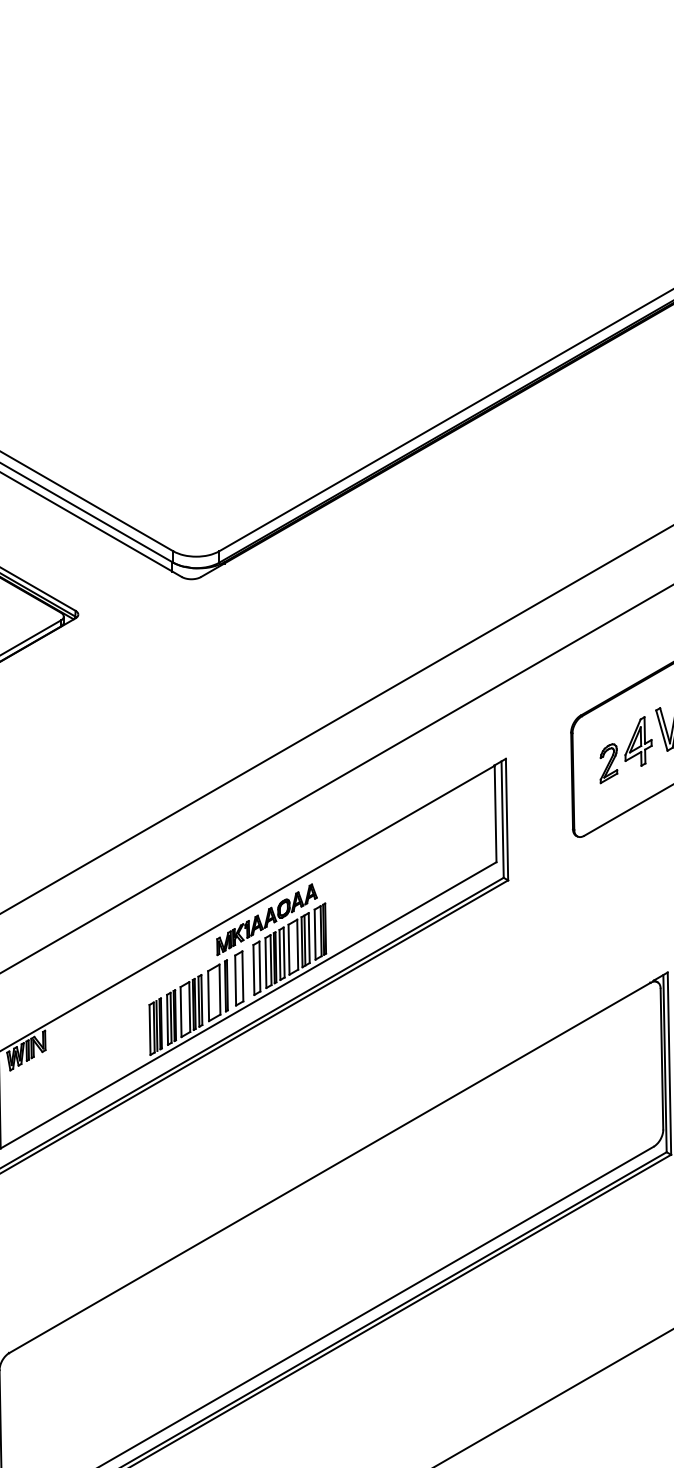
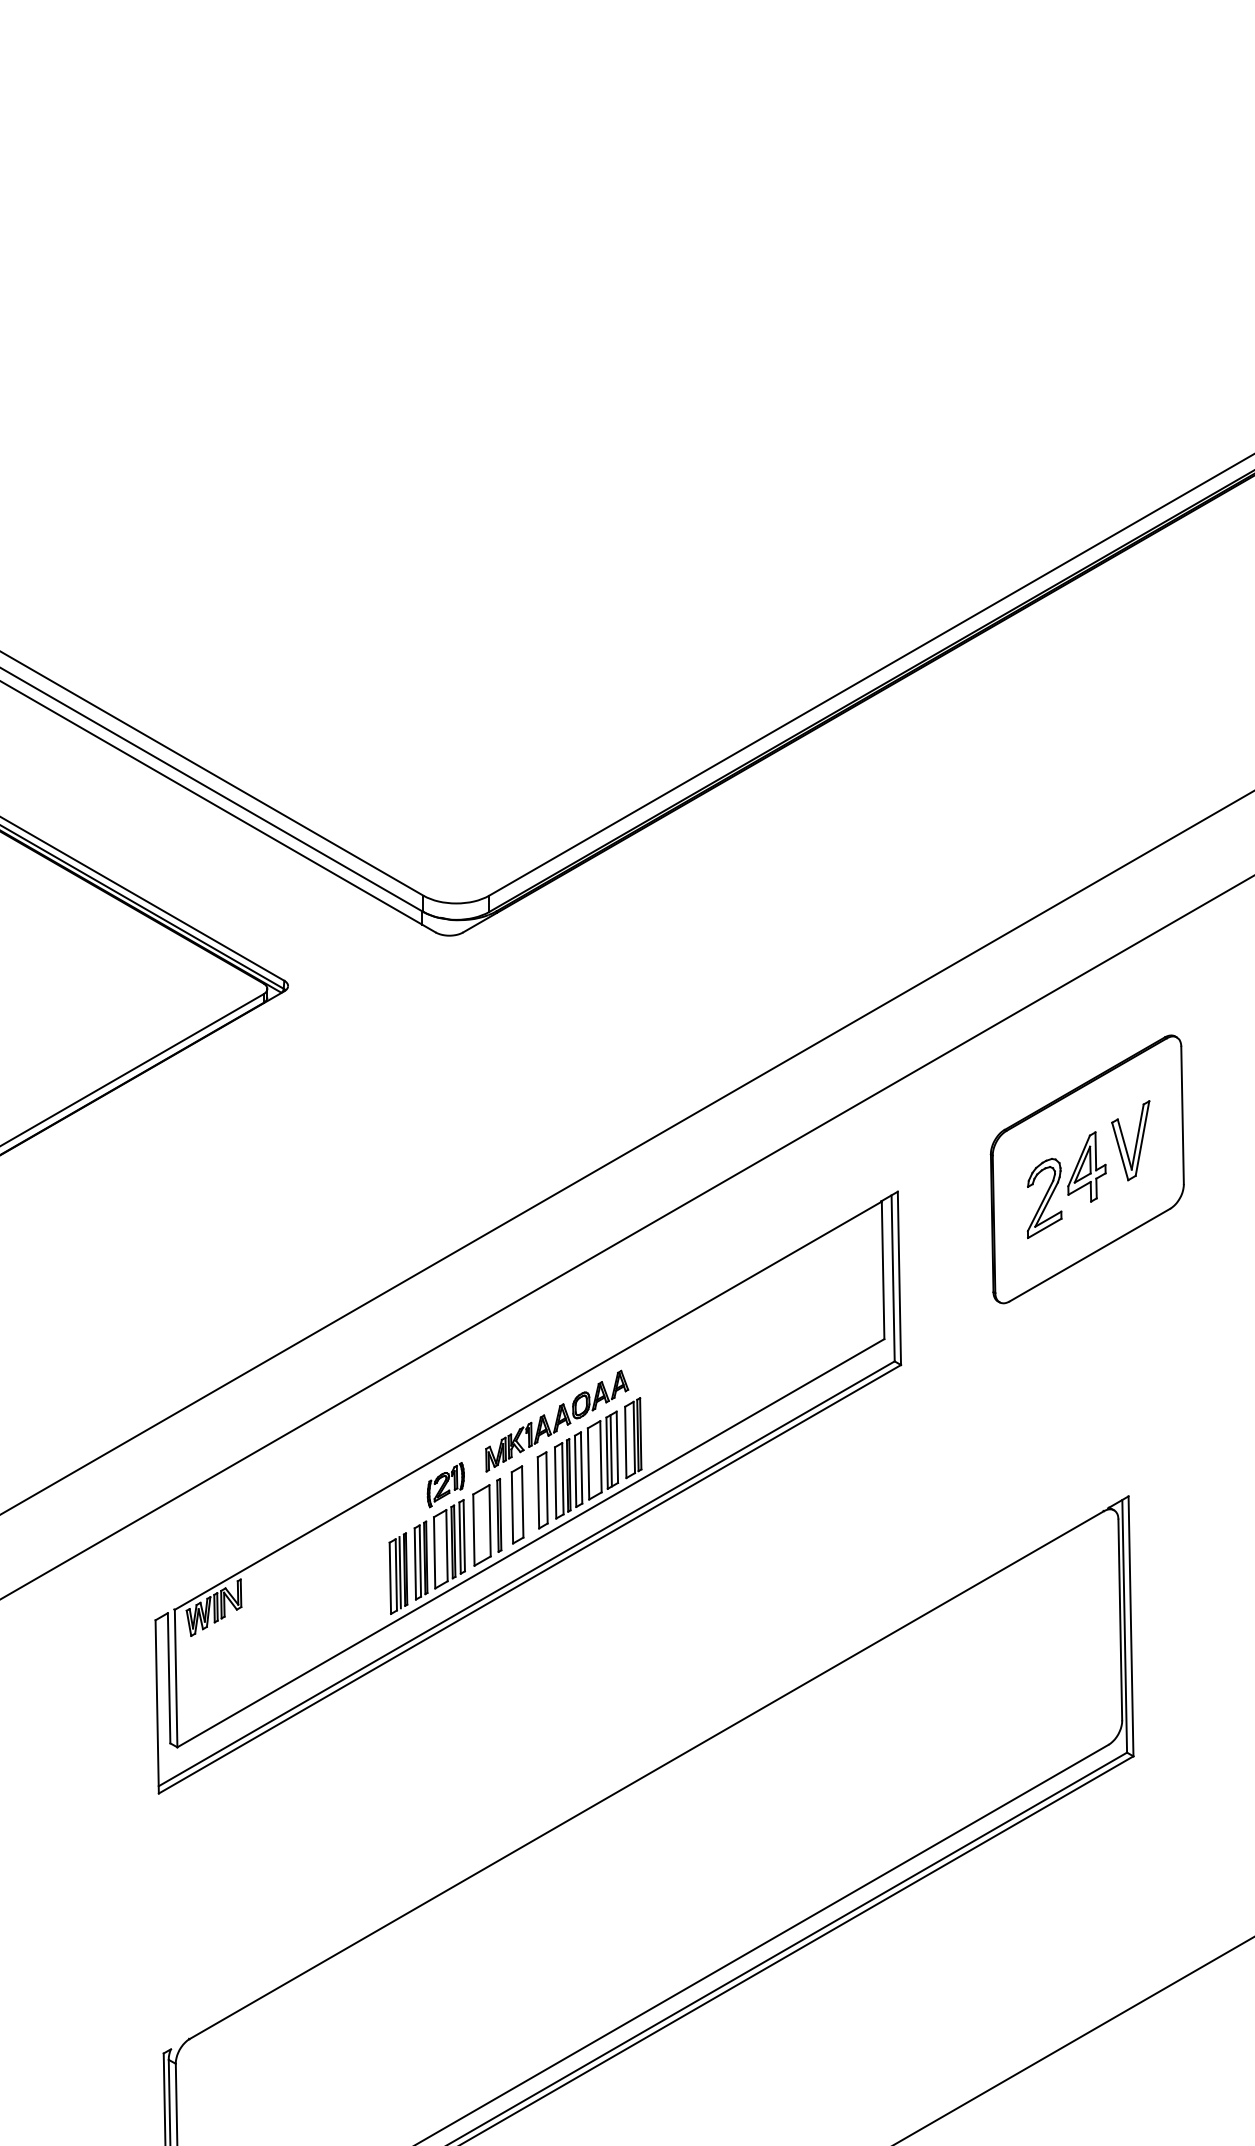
part: (608, 763) -> (1044, 1198), size x1.43
part: (188, 964) -> (445, 1485), added

